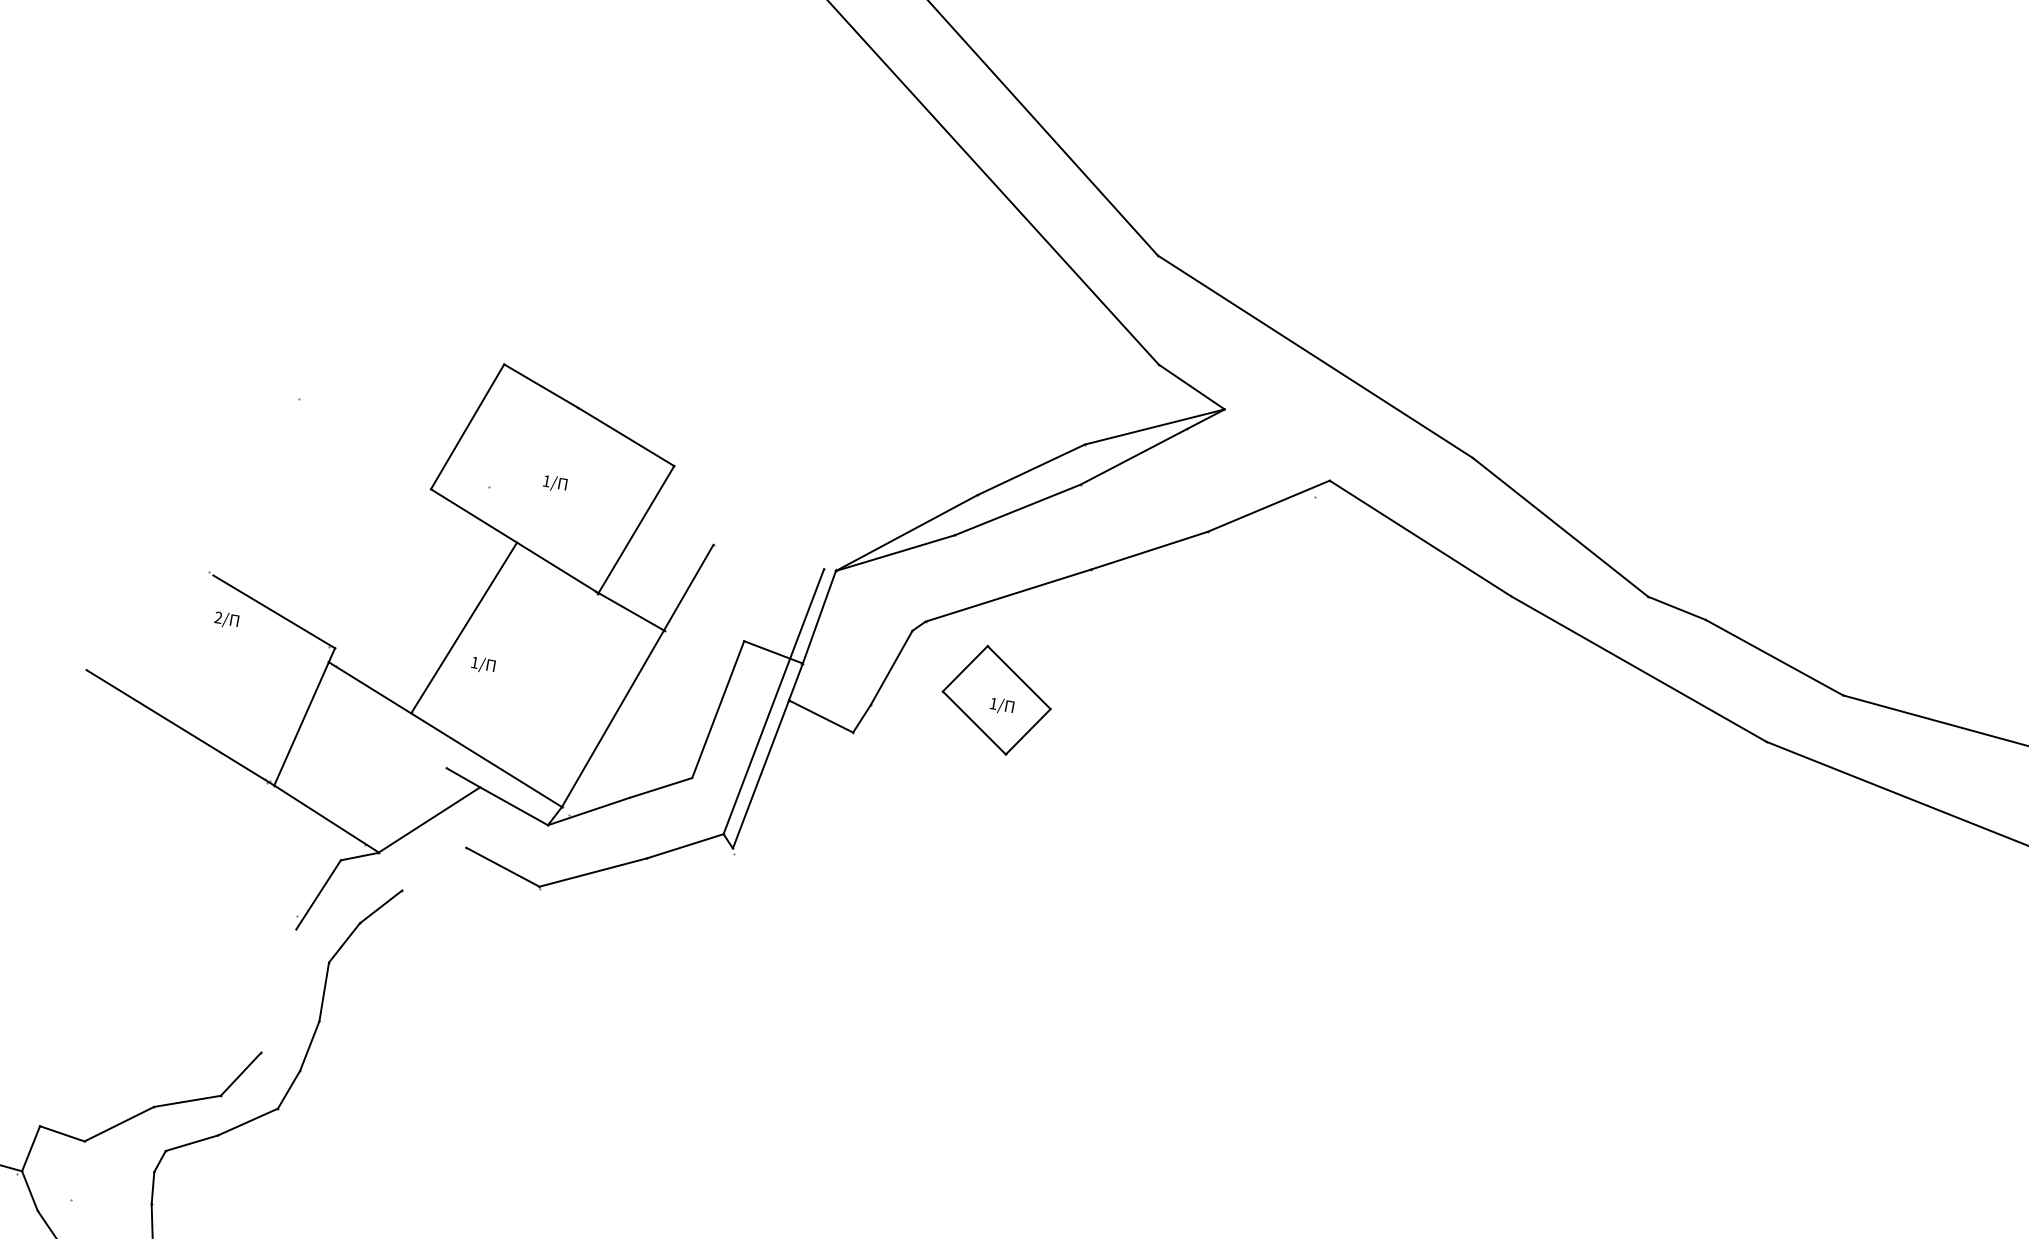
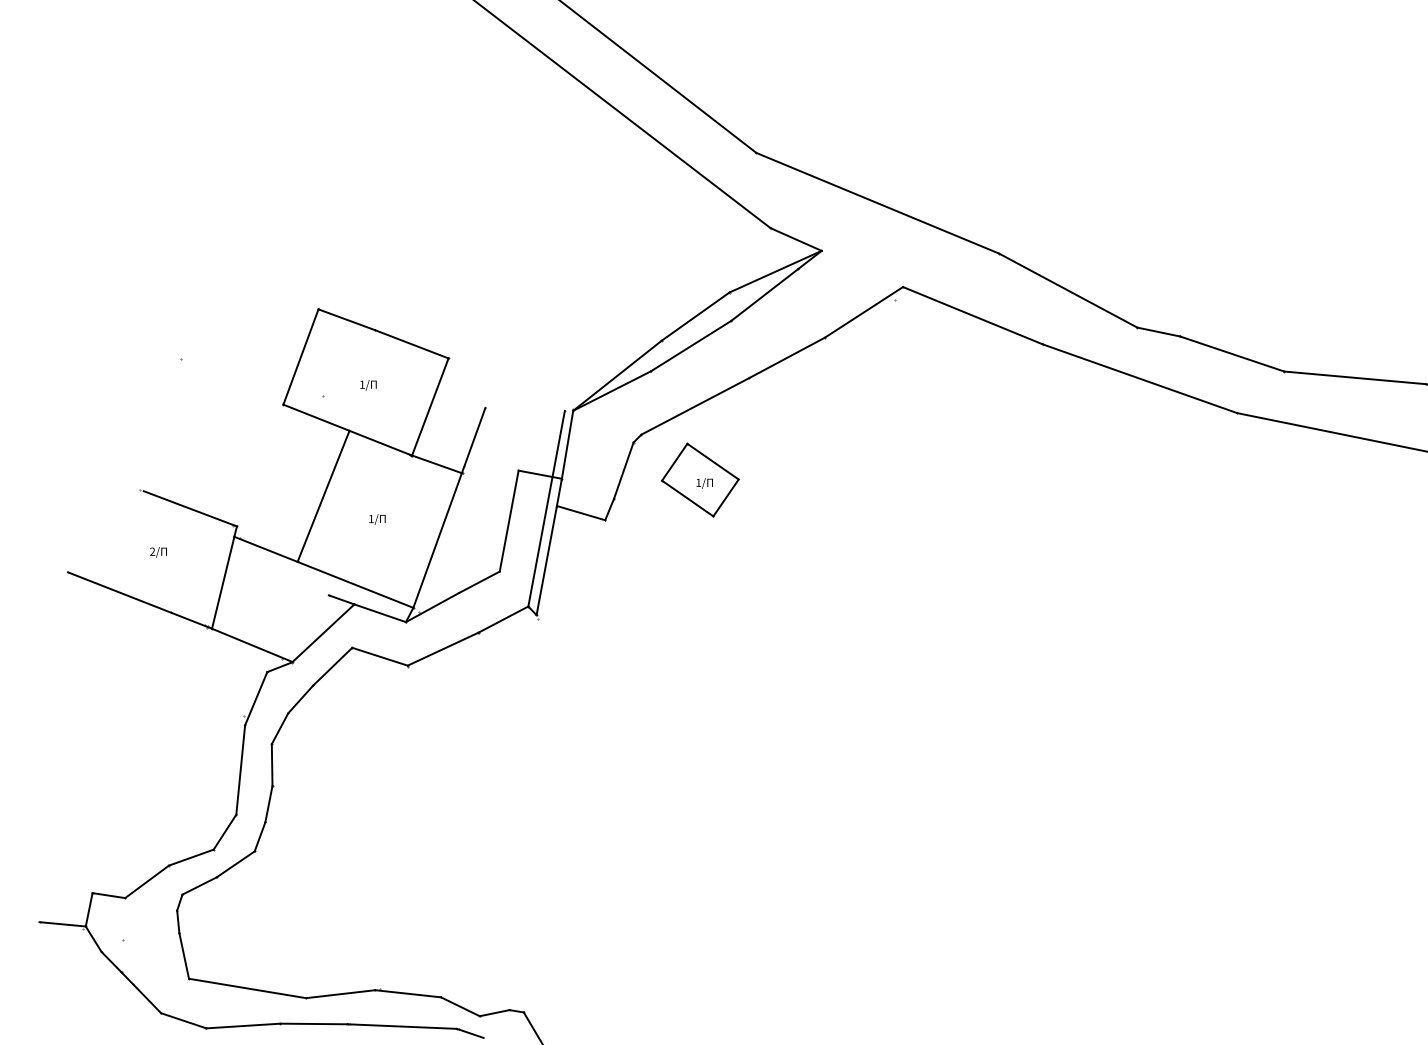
text: (226, 620) -> (158, 552), moved
text: (483, 664) -> (377, 519), moved
line: (433, 868) -> (332, 666), added
line: (278, 990) -> (240, 769), added

